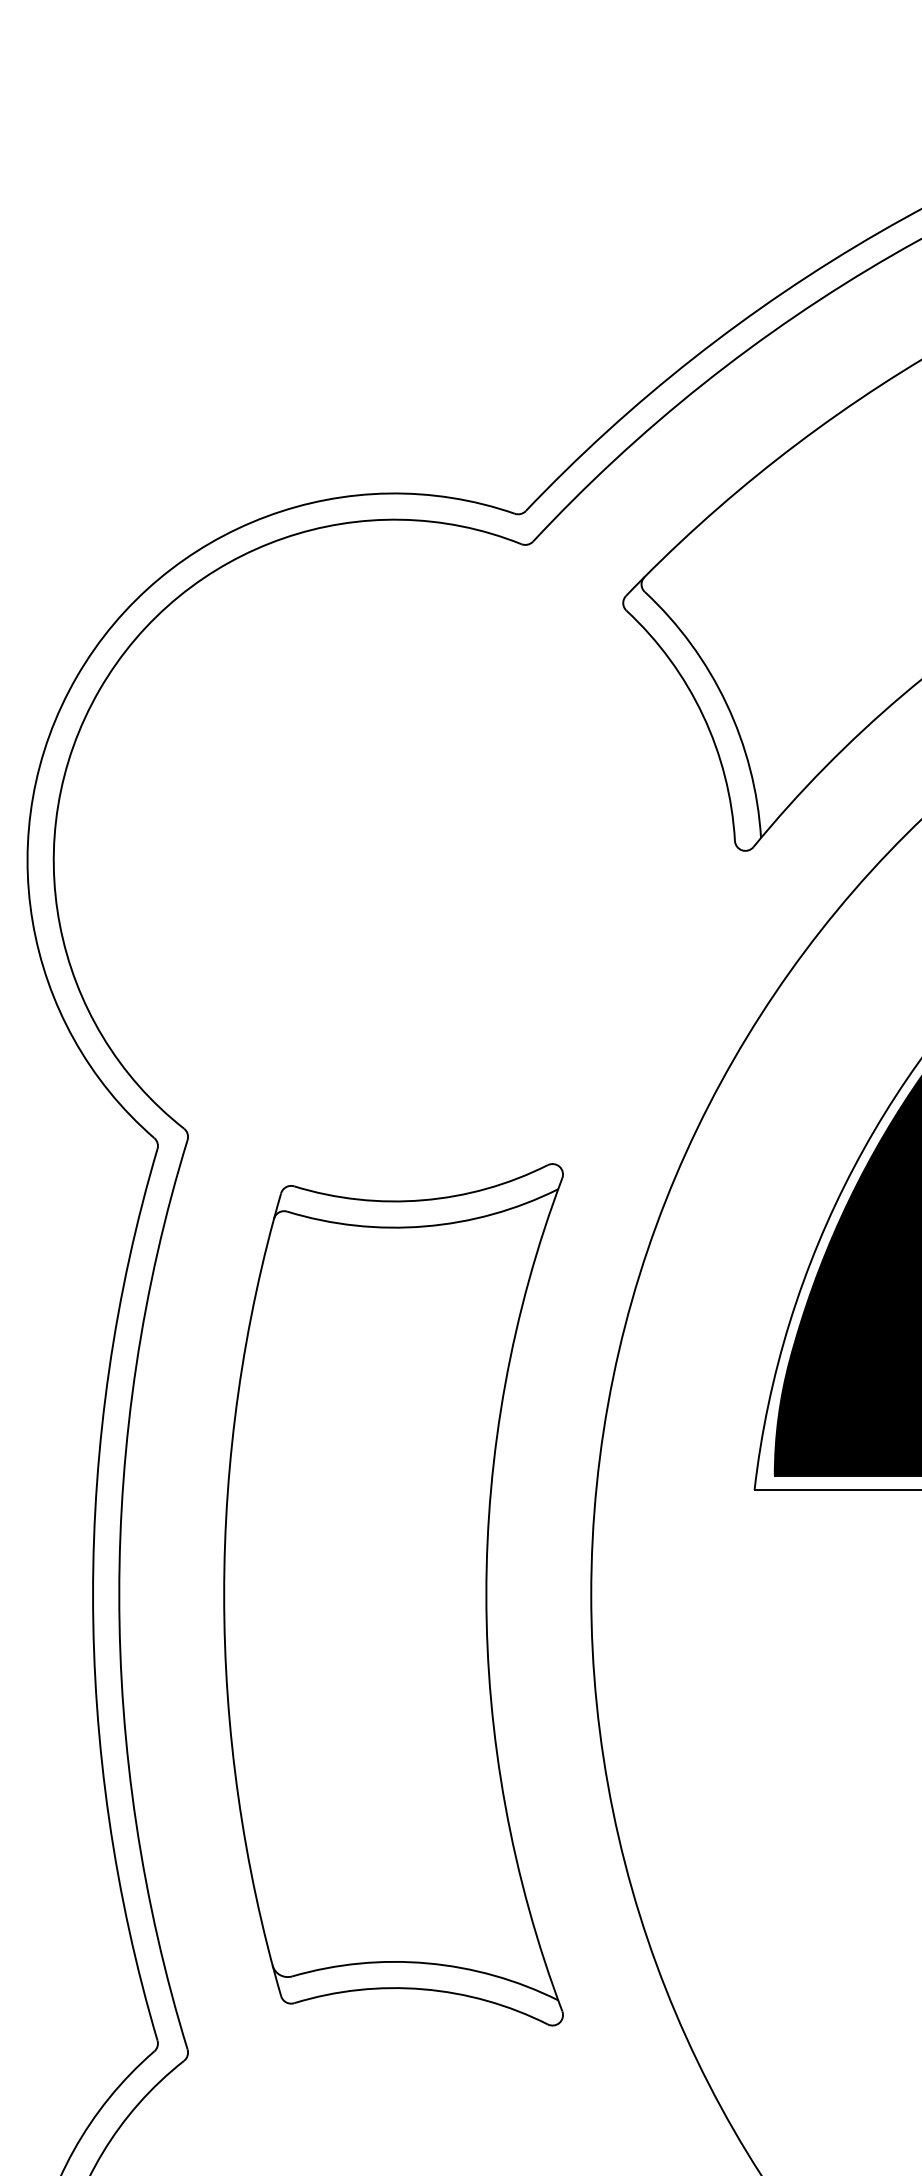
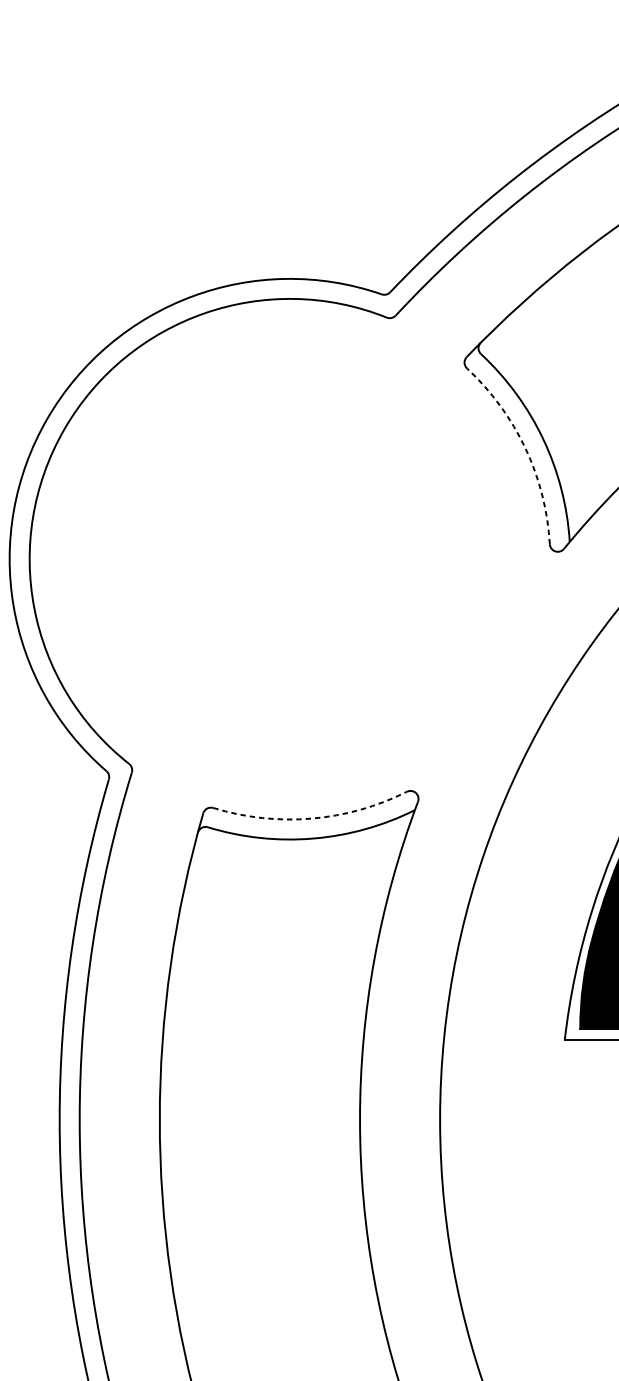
arc: (703, 715) -> (525, 448), solid -> dashed
arc: (423, 1200) -> (312, 818), solid -> dashed

